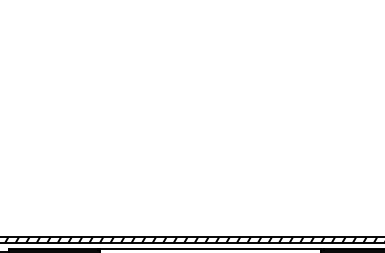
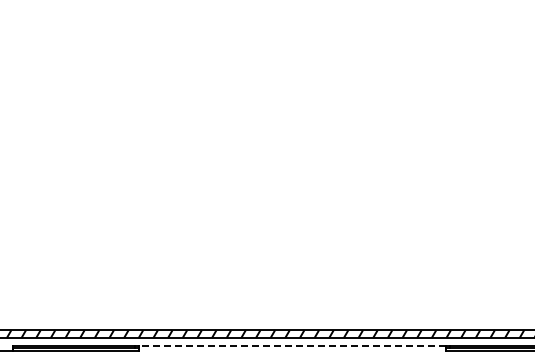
line: (210, 248) -> (292, 345), solid -> dashed

